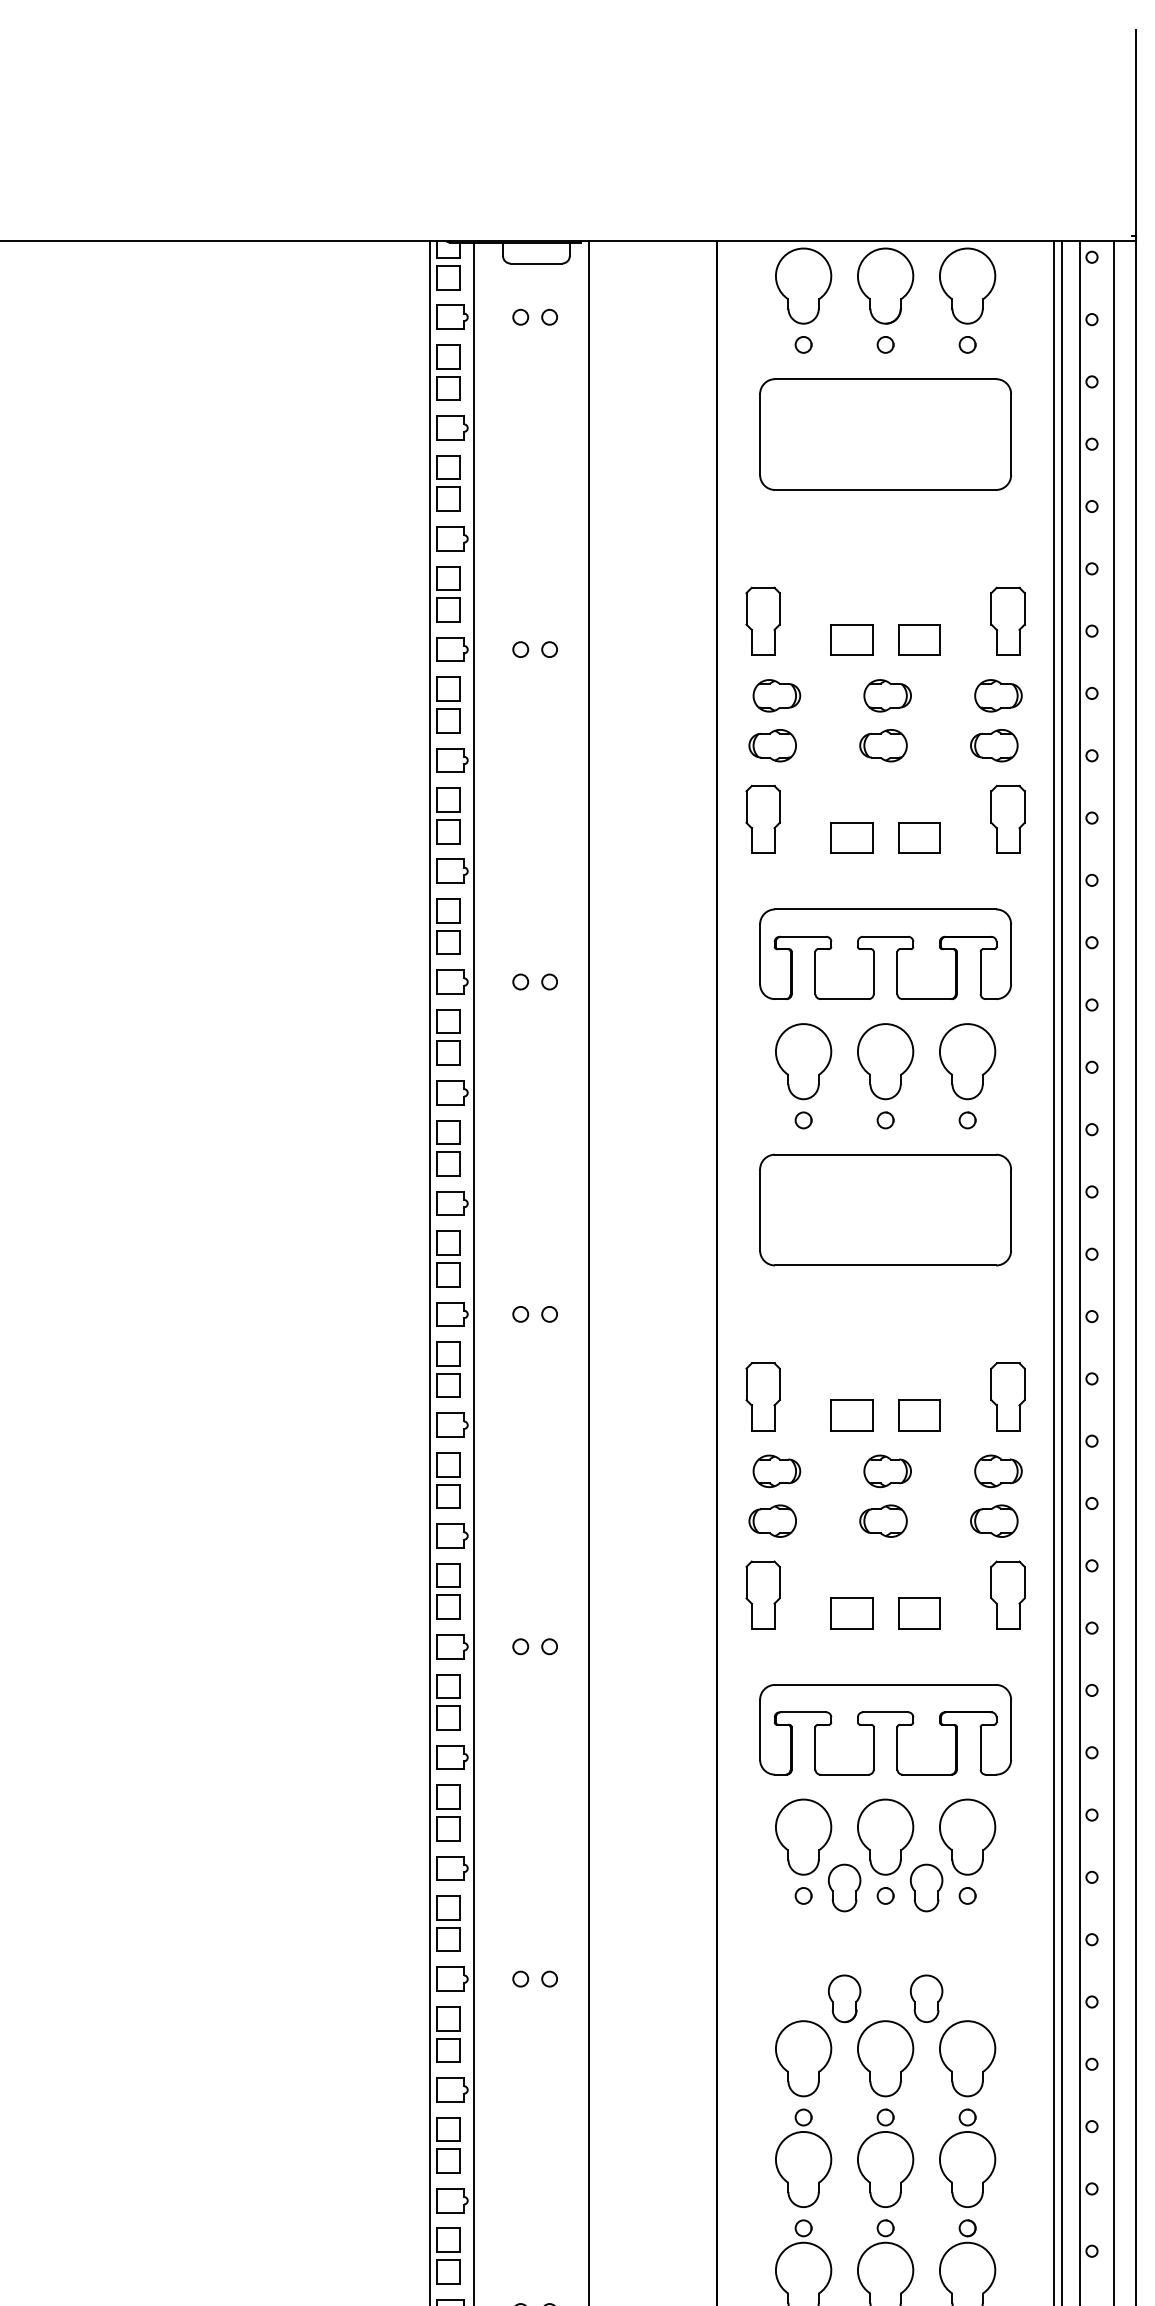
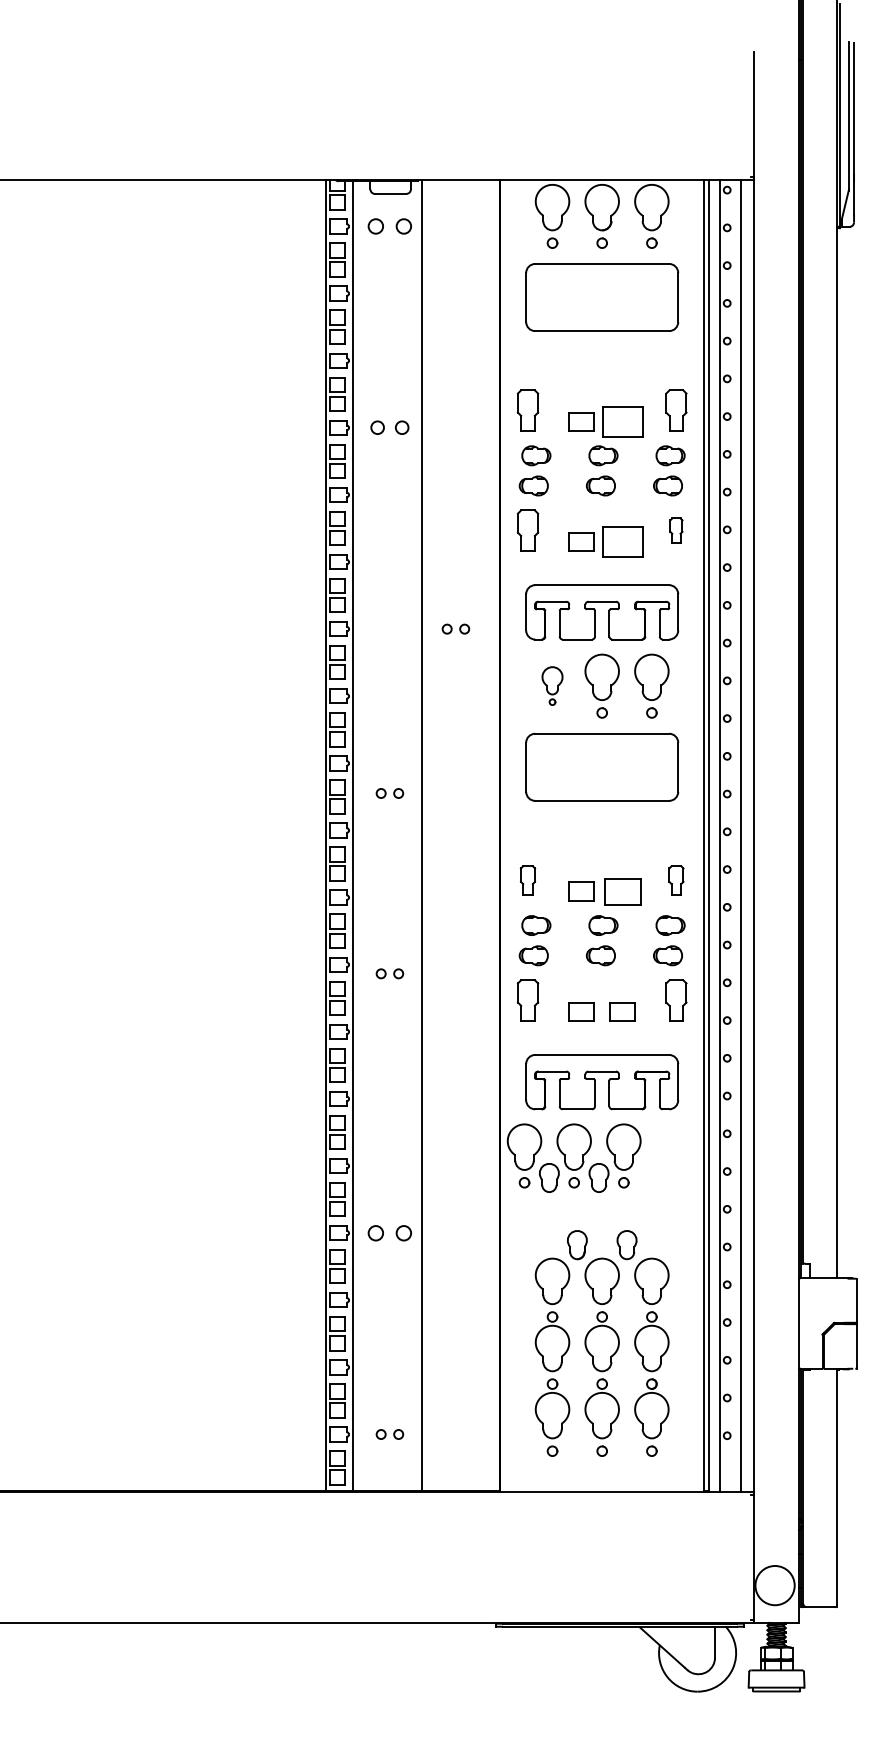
part: (534, 317) -> (389, 226), size x1.6
part: (919, 639) -> (622, 421), size x1.6
part: (534, 649) -> (389, 427), size x1.4
part: (1008, 819) -> (676, 530), size x0.6
part: (919, 837) -> (622, 541), size x1.6
part: (534, 980) -> (455, 628), moved
part: (803, 1075) -> (552, 685), size x0.6
part: (534, 1314) -> (389, 793), moved
part: (762, 1396) -> (527, 880), size x0.7
part: (1008, 1396) -> (676, 880), size x0.7
part: (919, 1415) -> (622, 891), size x1.4
part: (534, 1646) -> (389, 973), moved
part: (884, 1854) -> (573, 1157), moved
part: (534, 1978) -> (389, 1232), size x1.6

